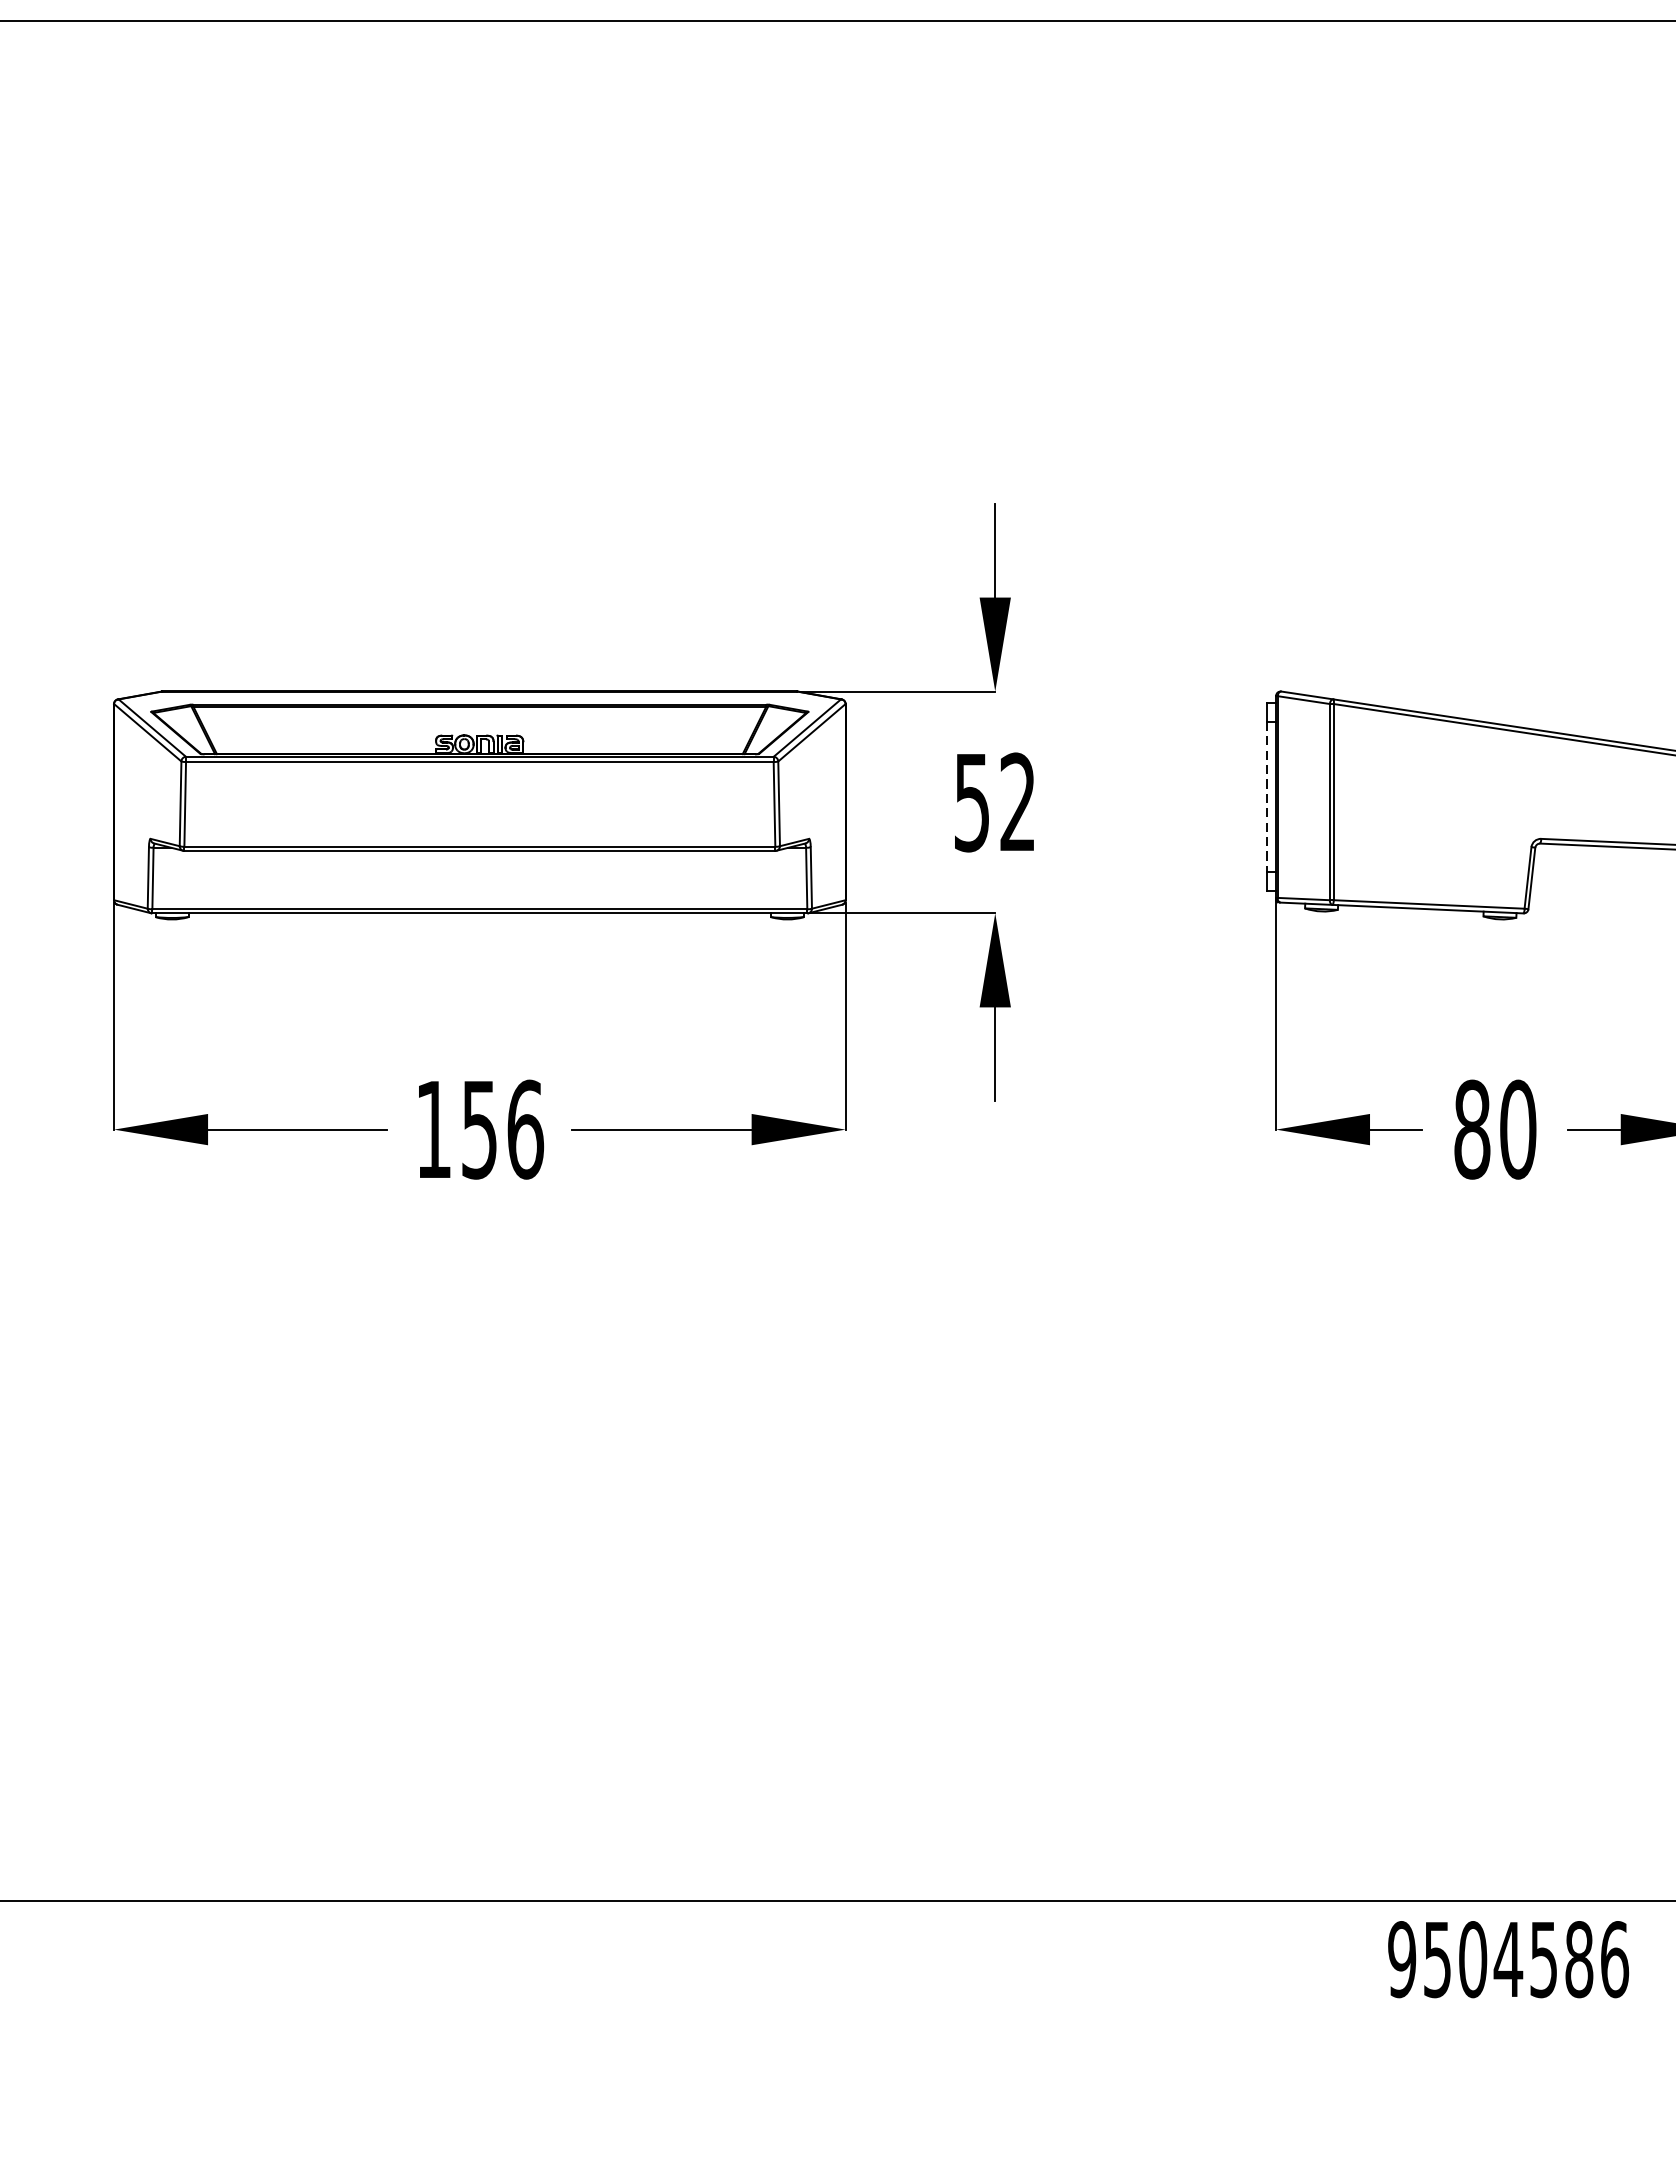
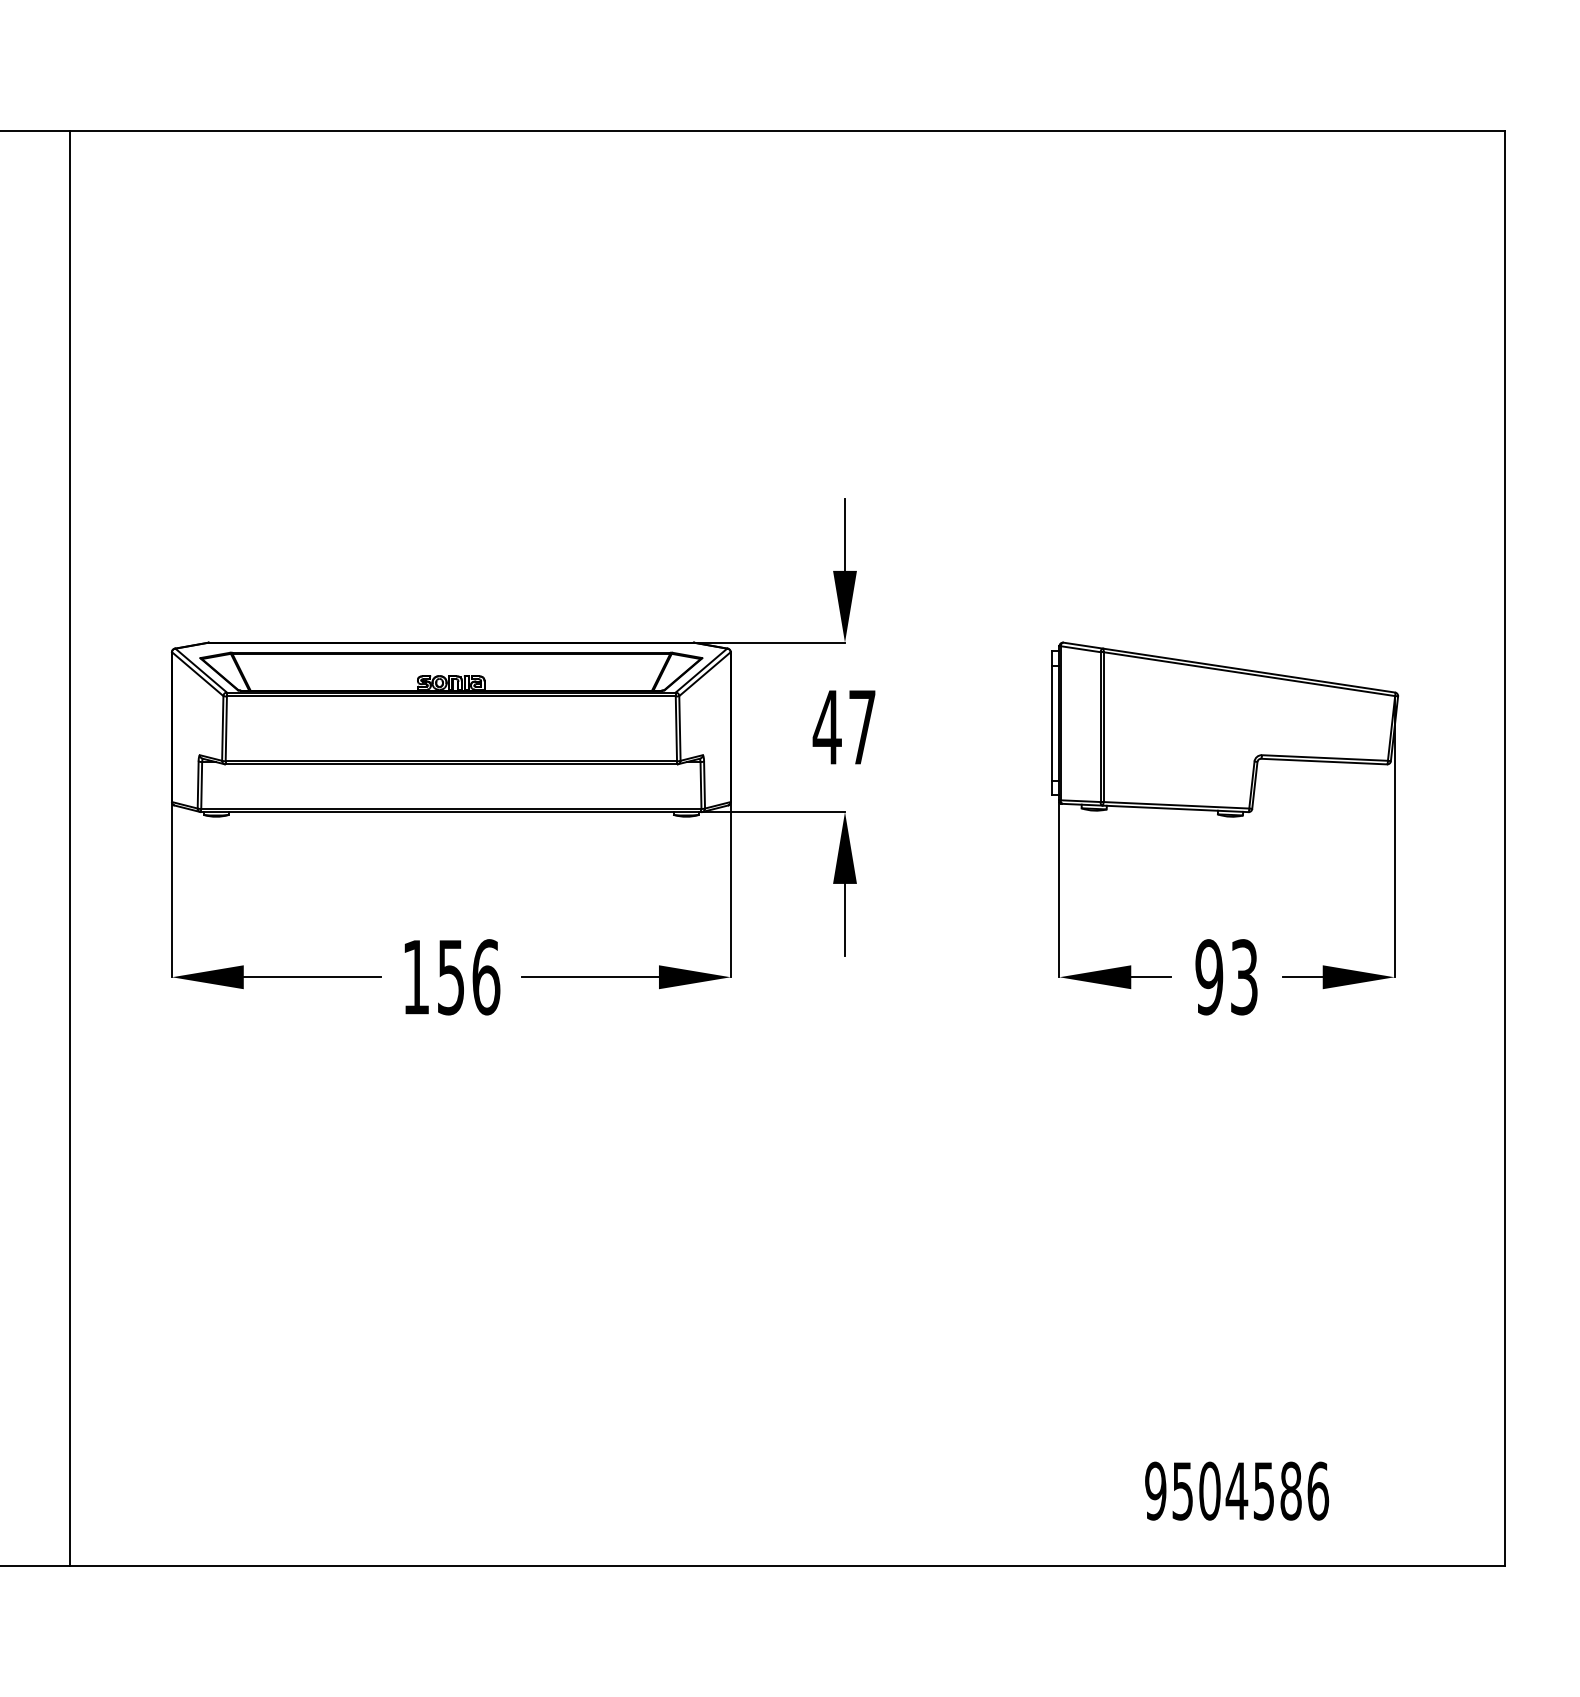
line: (1266, 797) -> (1052, 723), dashed -> solid
text: (993, 802) -> (843, 727), 52 -> 47
text: (1494, 1129) -> (1226, 977), 80 -> 93
text: (1509, 1958) -> (1237, 1490), moved

